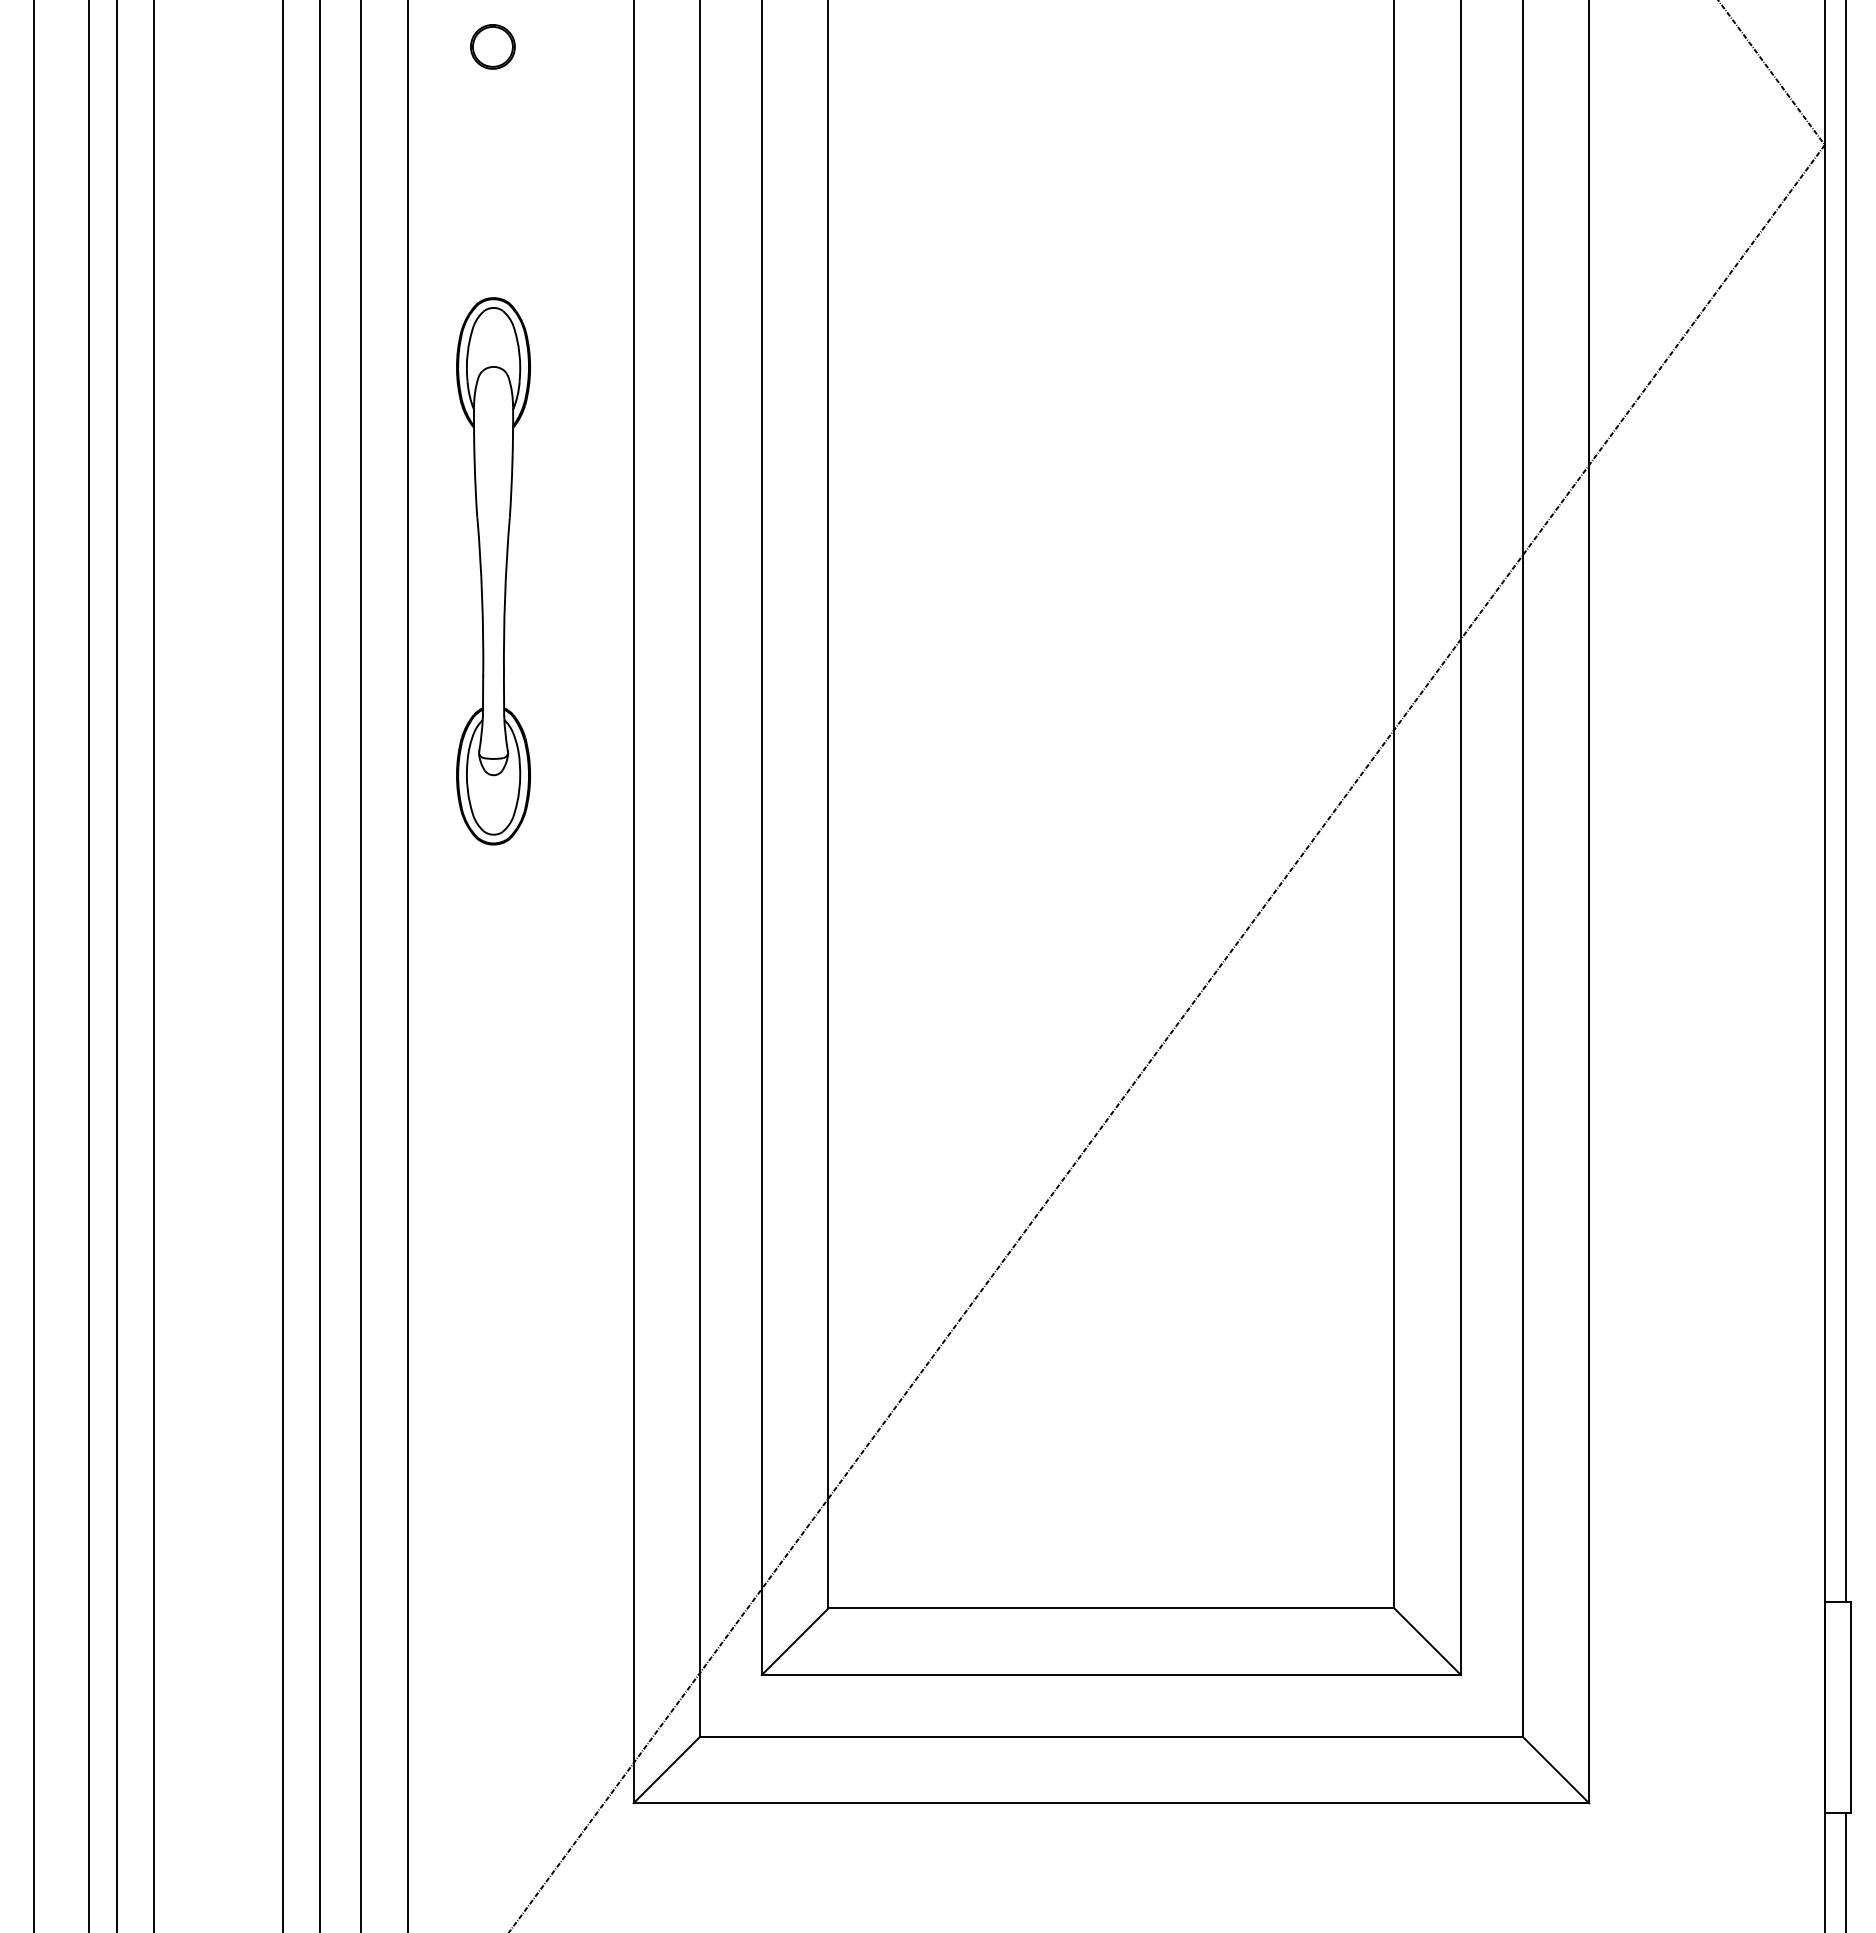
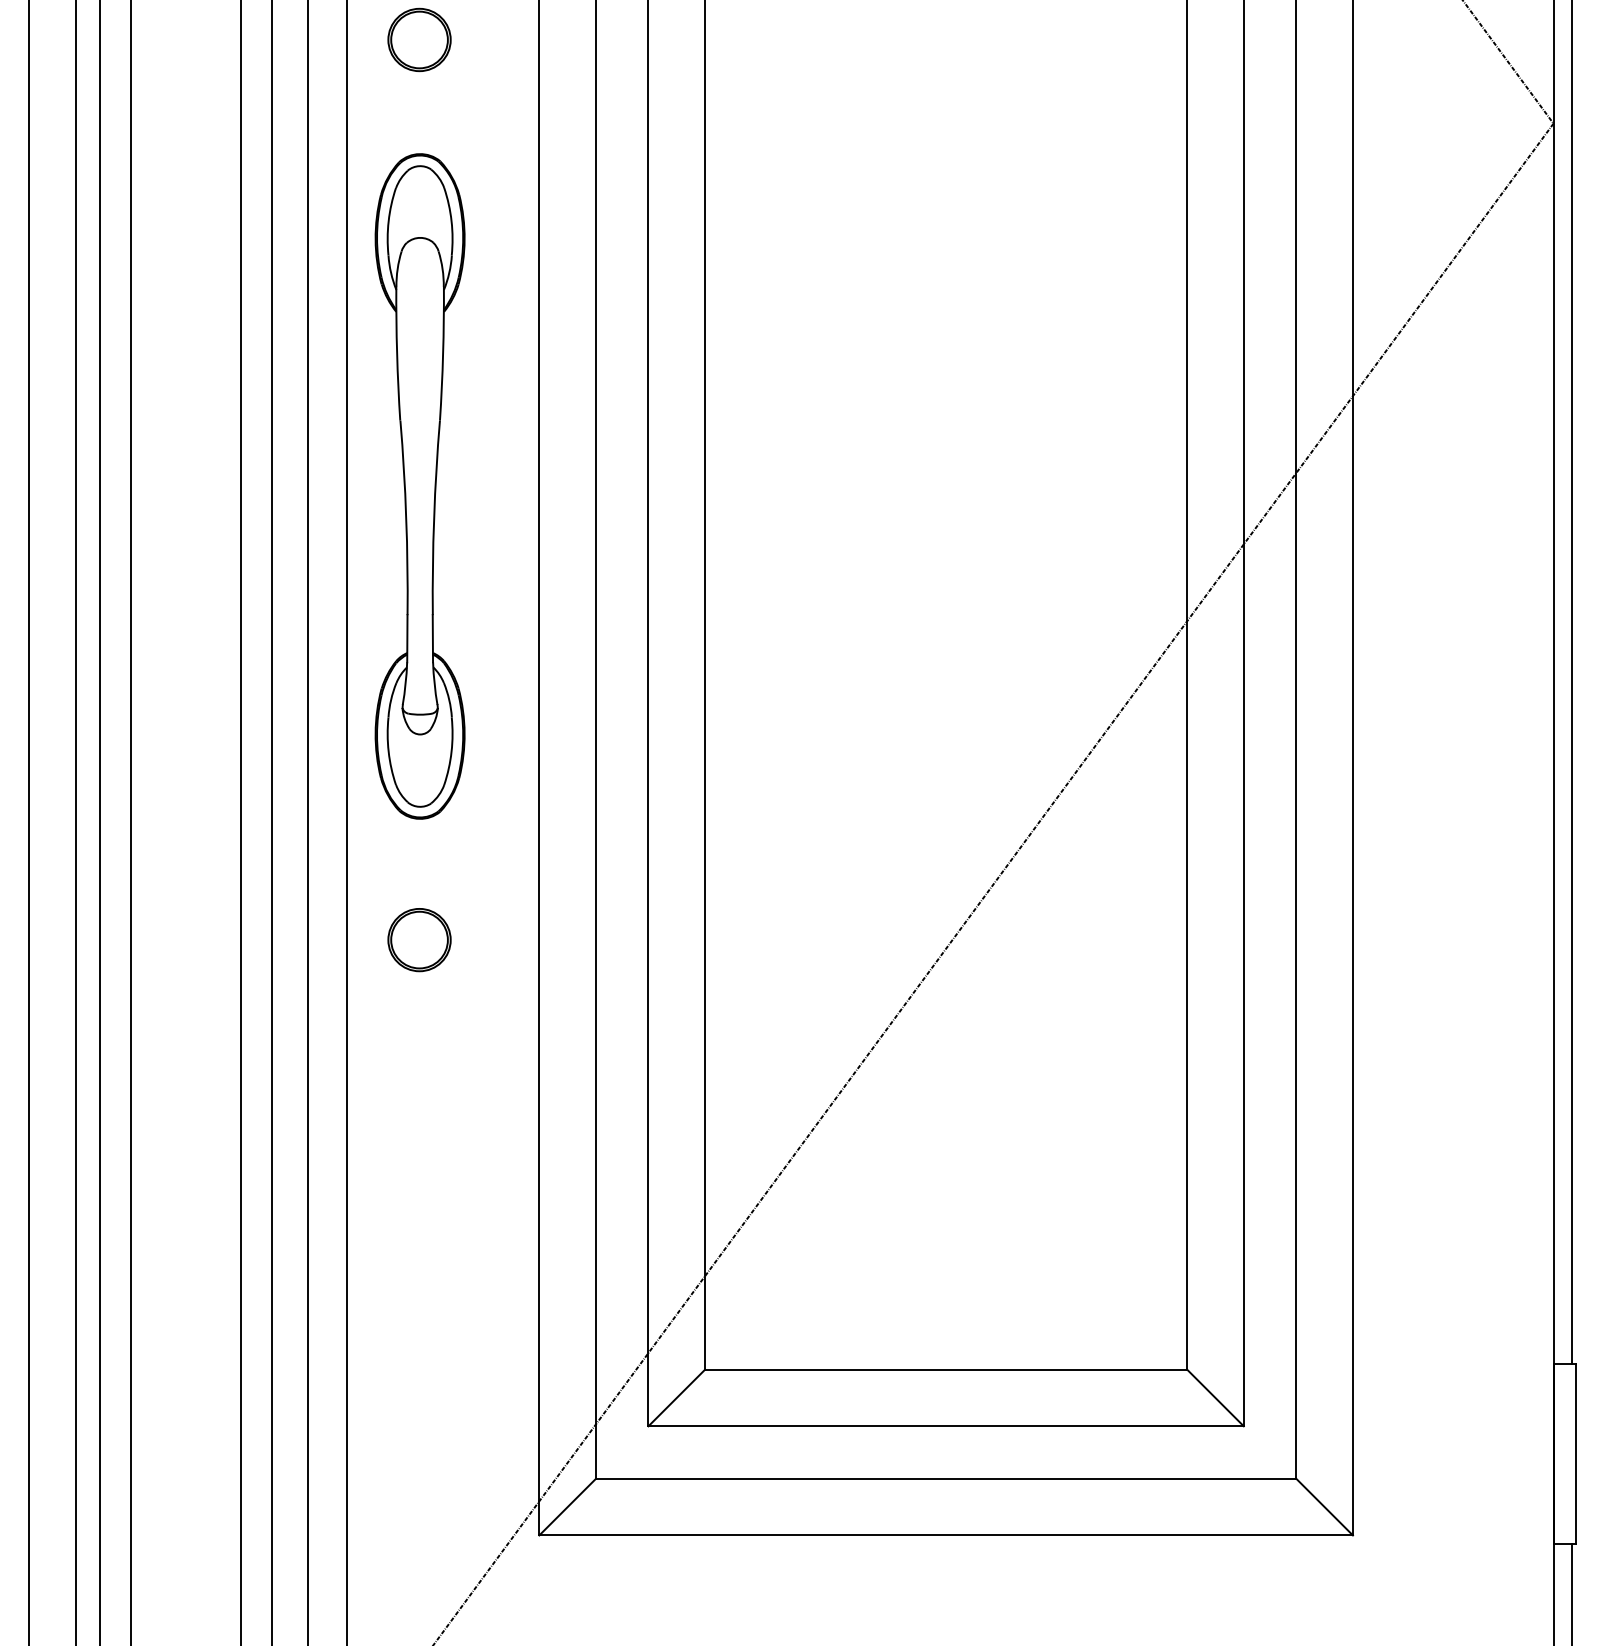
part: (492, 46) -> (419, 39), size x1.67
part: (493, 571) -> (420, 486), size x1.43
part: (492, 1103) -> (419, 939), added

